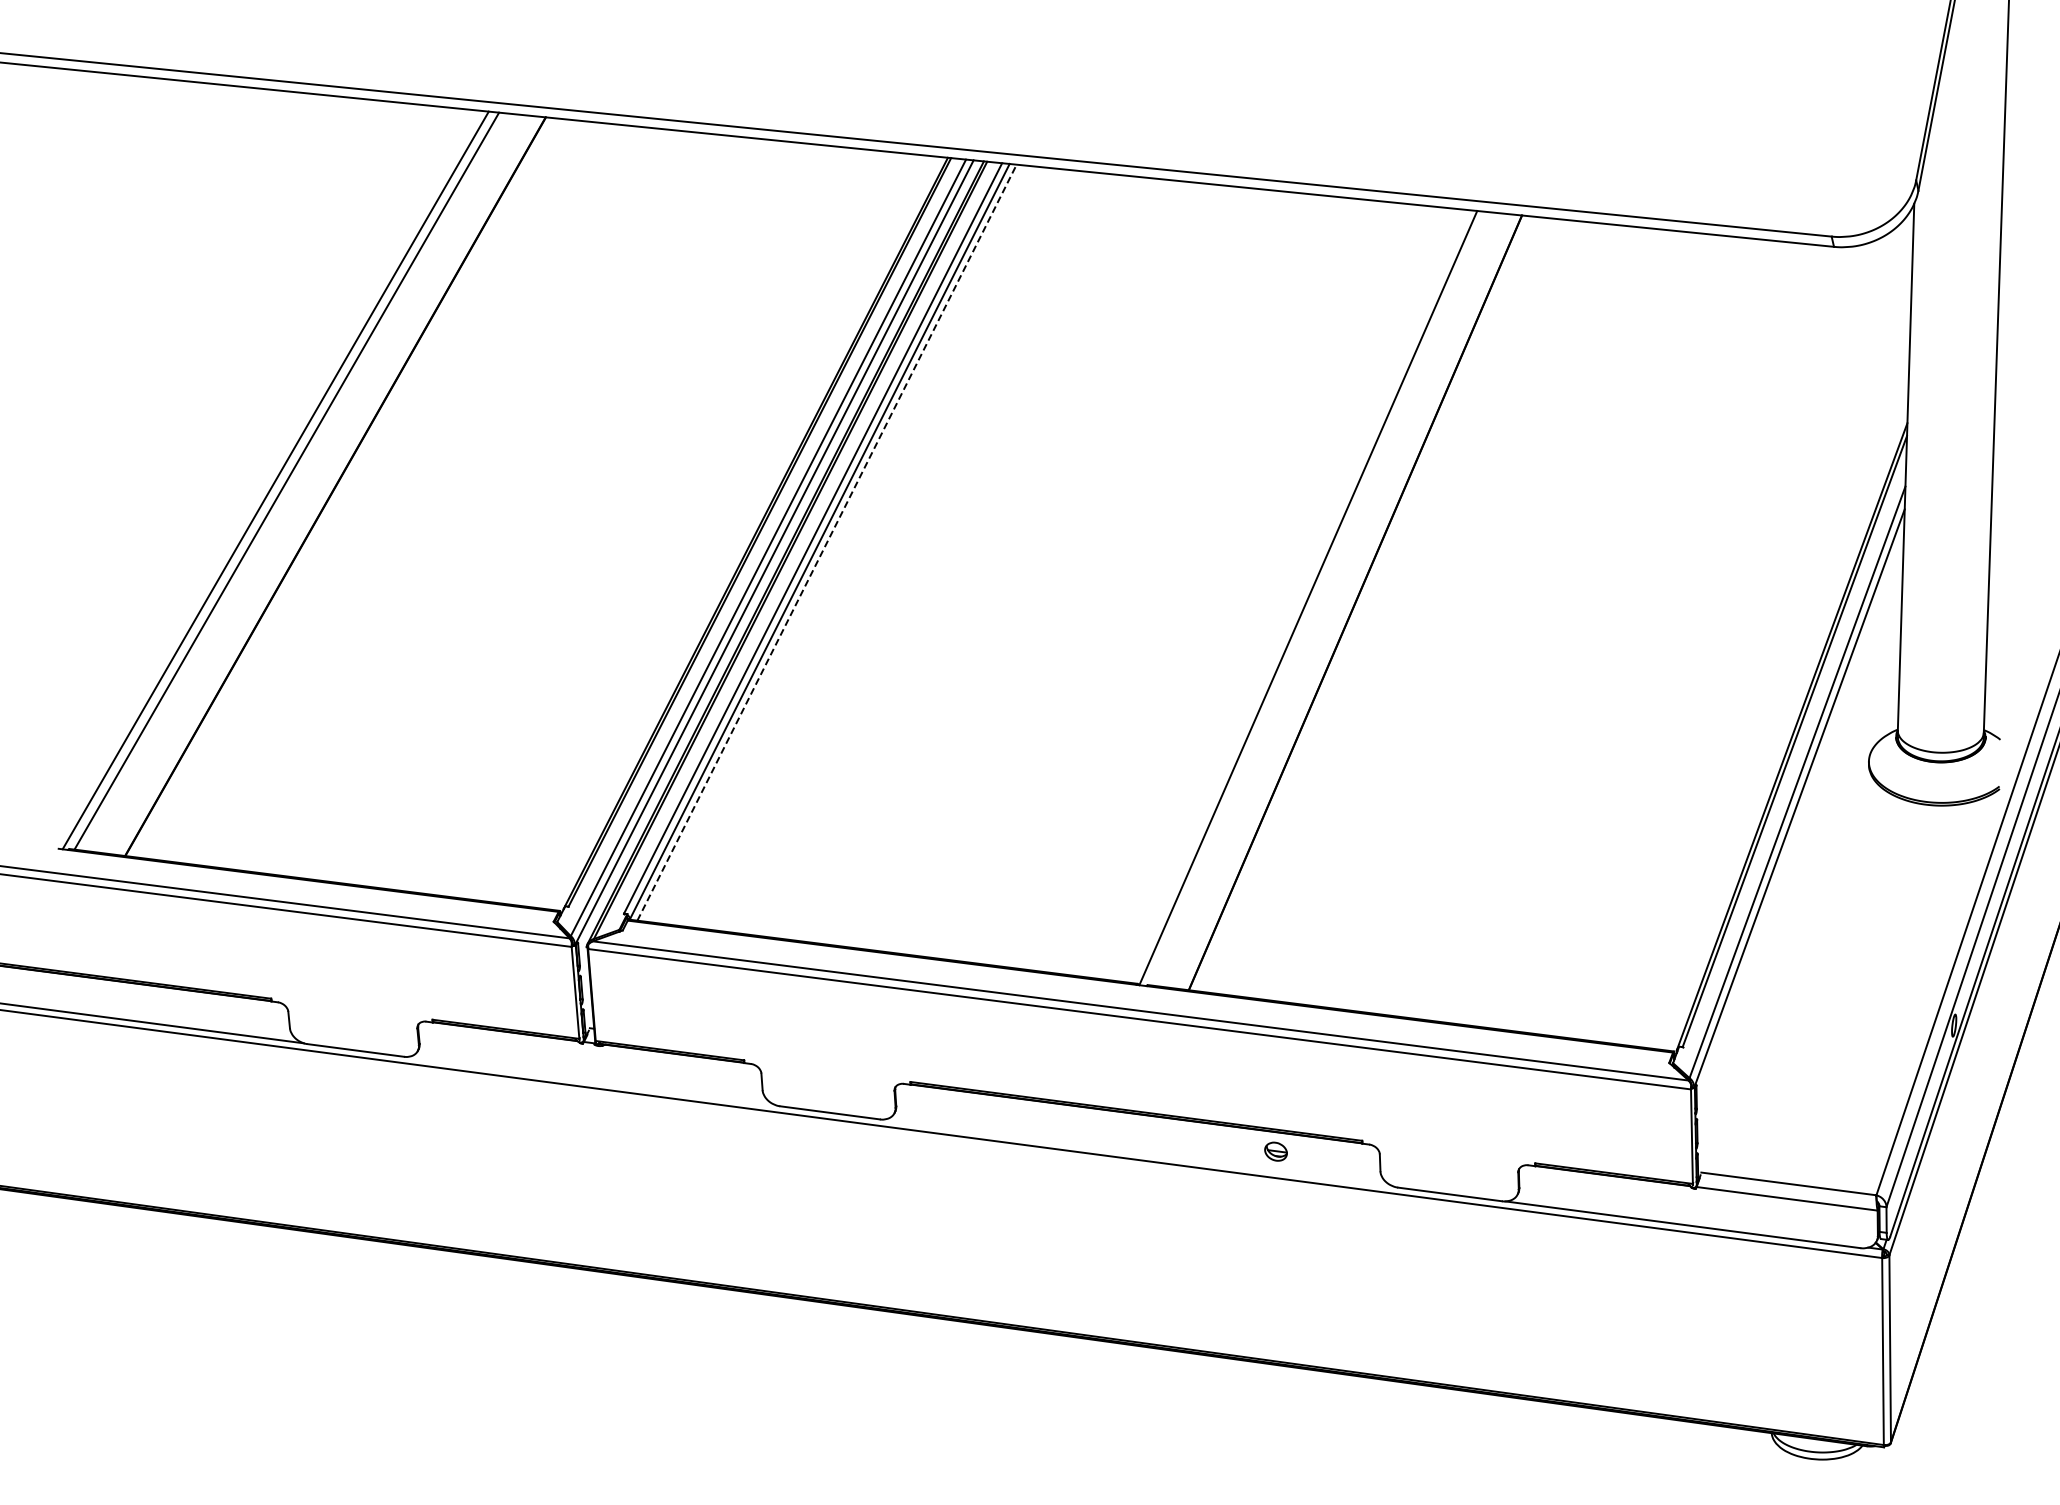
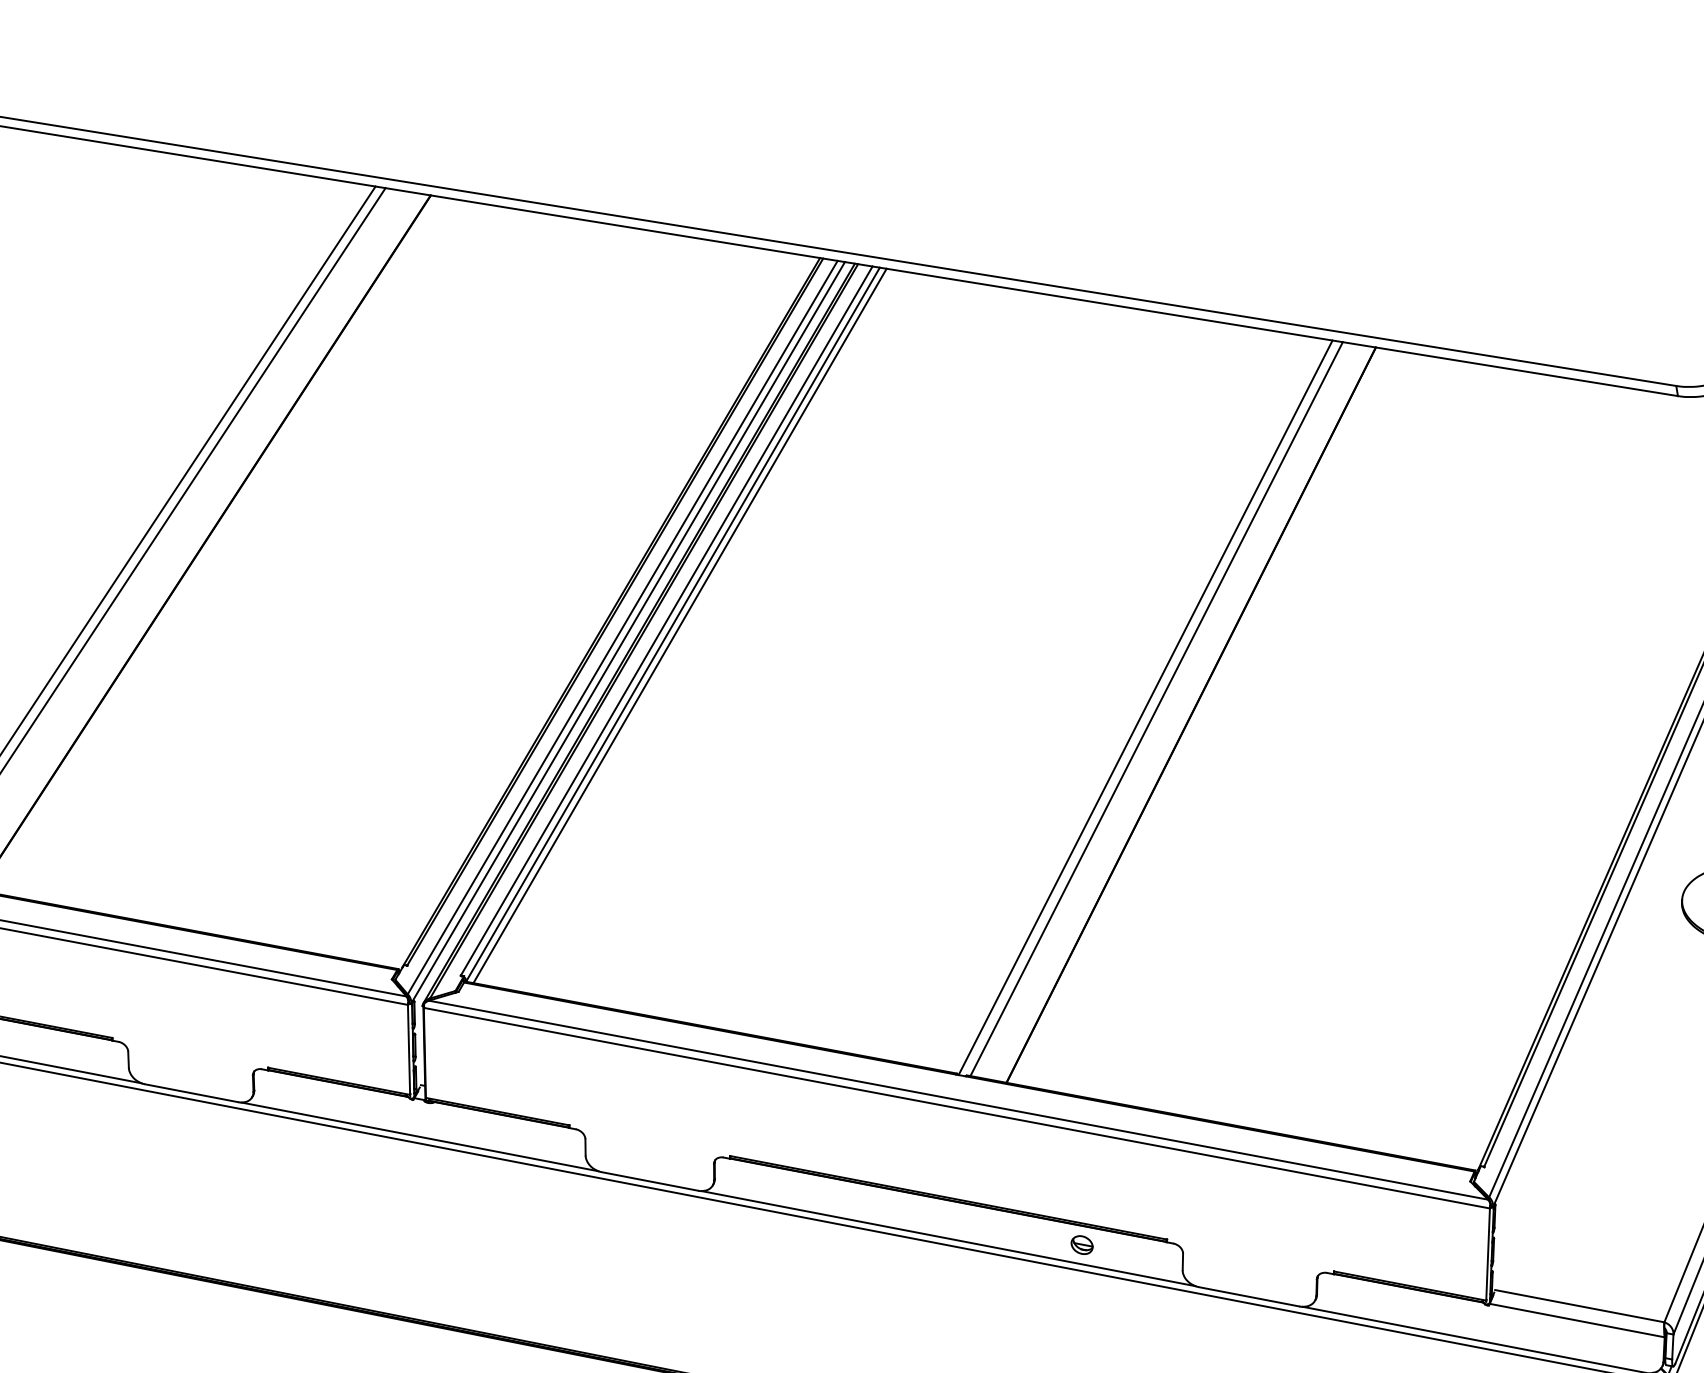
line: (827, 542) -> (680, 625), dashed -> solid
line: (1319, 598) -> (1156, 708), added
line: (591, 1080) -> (419, 1136), added
line: (1138, 1152) -> (948, 1237), added

